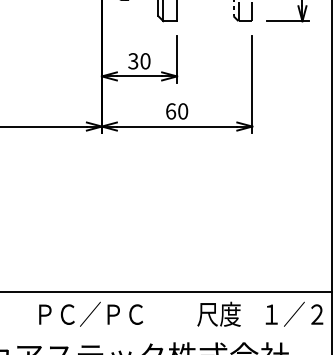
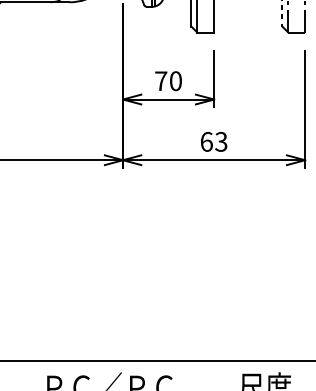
text: (133, 61) -> (161, 81), 30 -> 70
text: (183, 111) -> (221, 141), 60 -> 63

